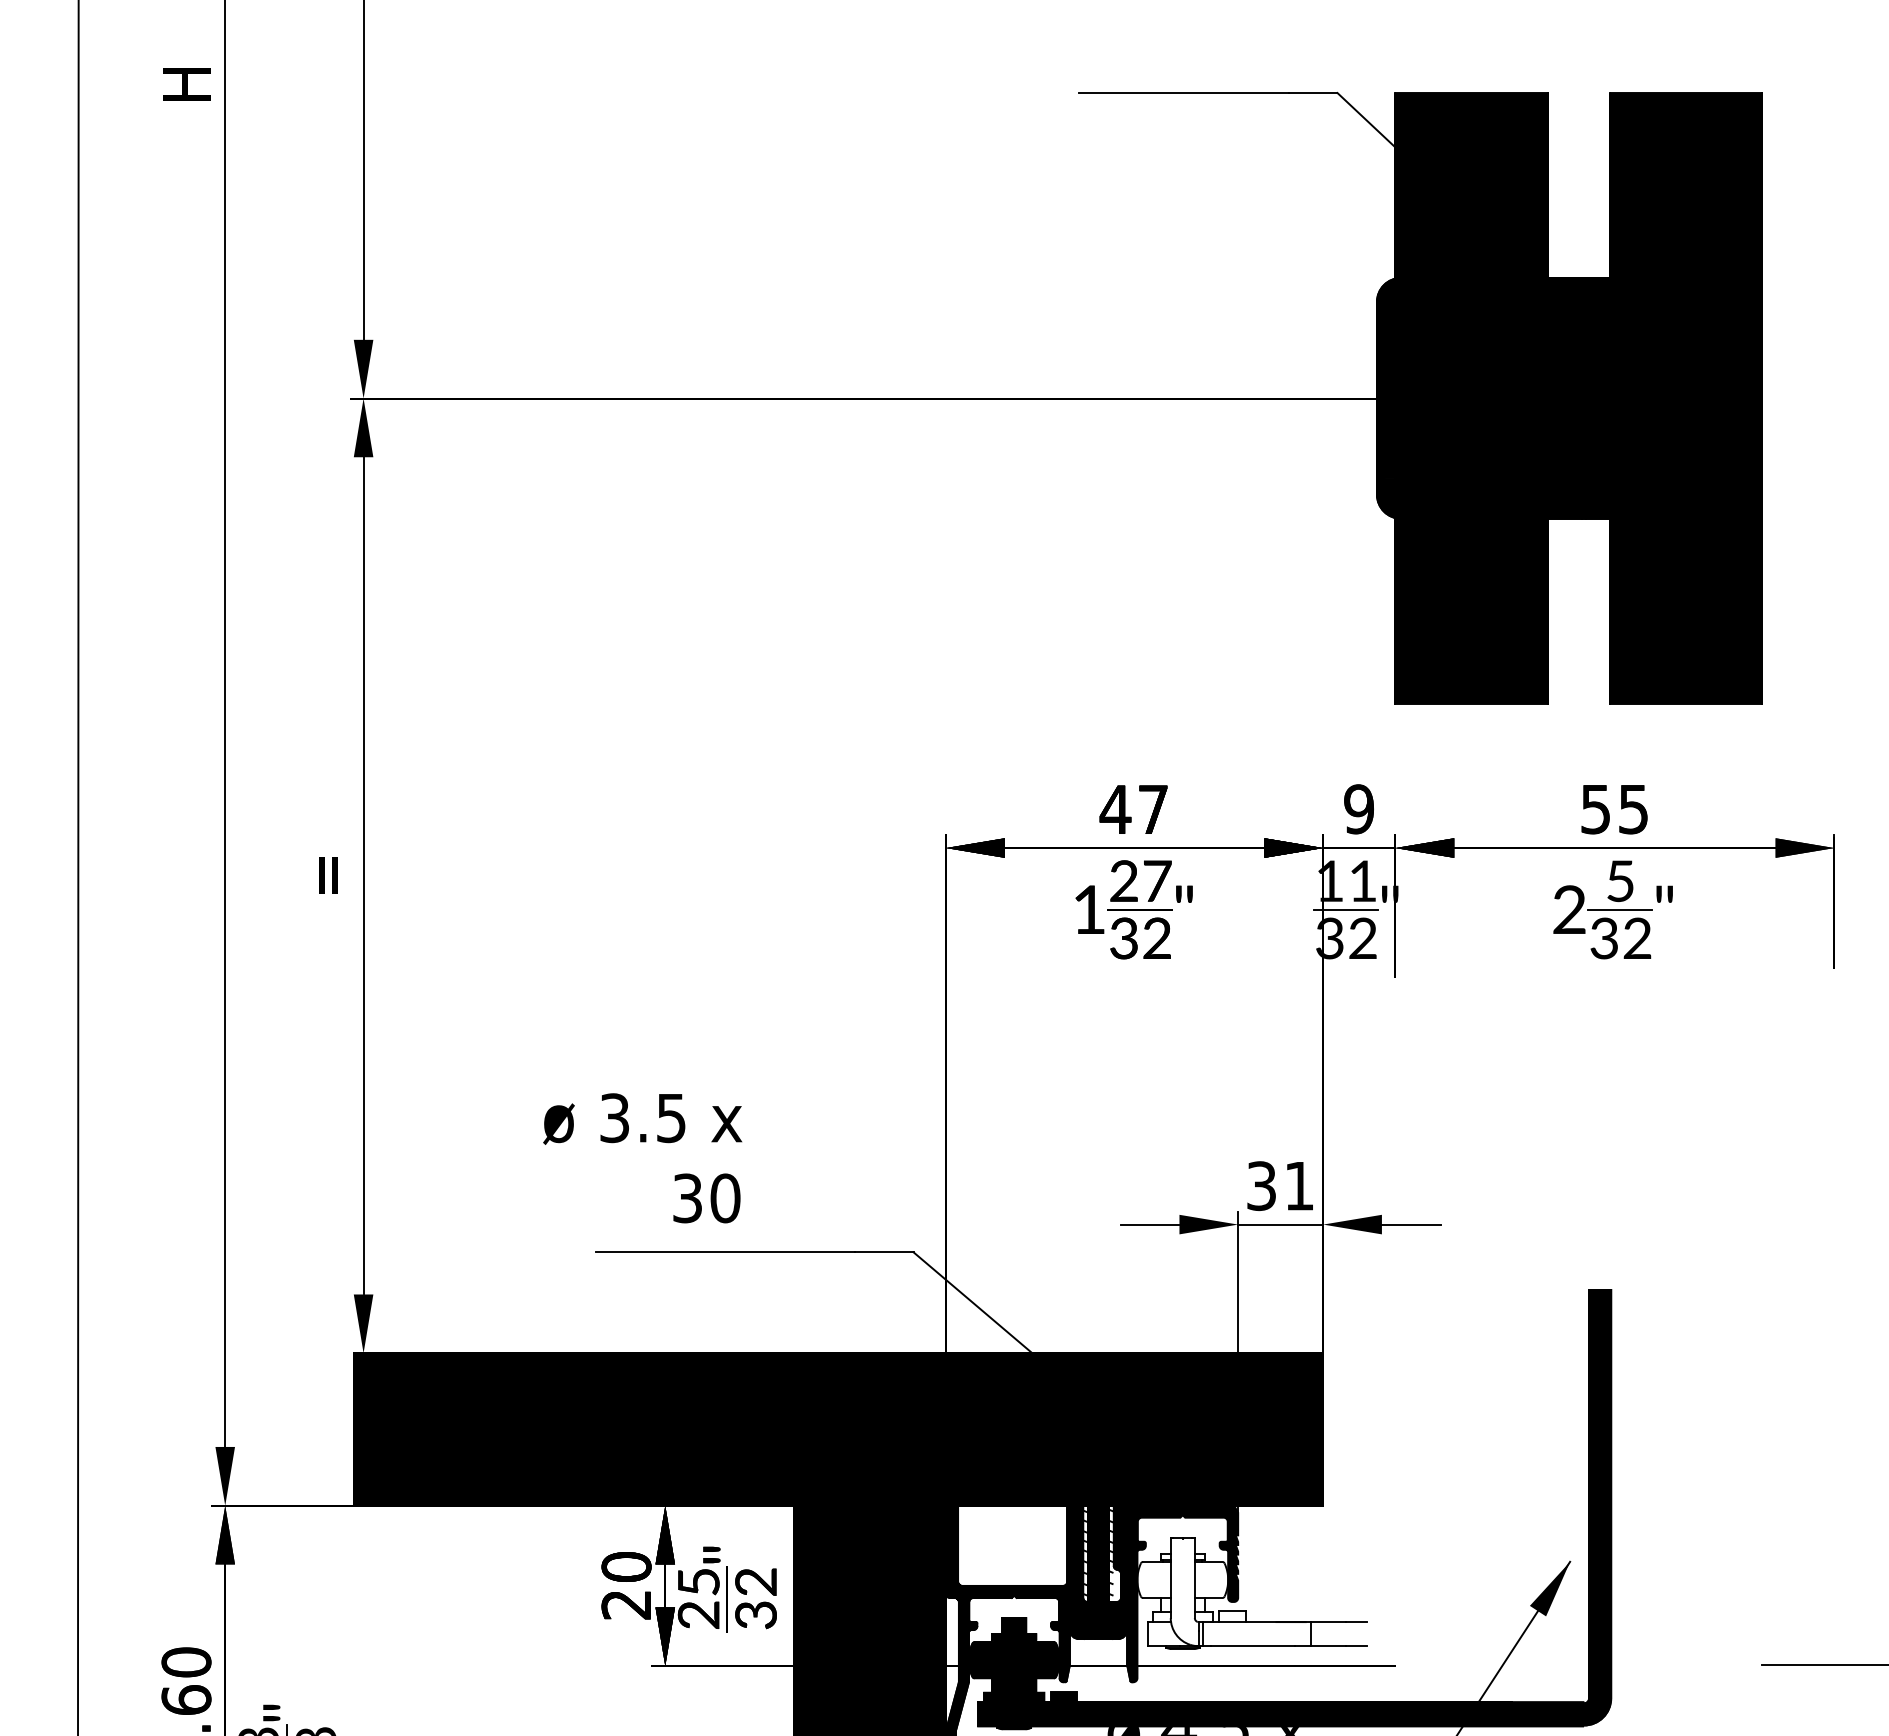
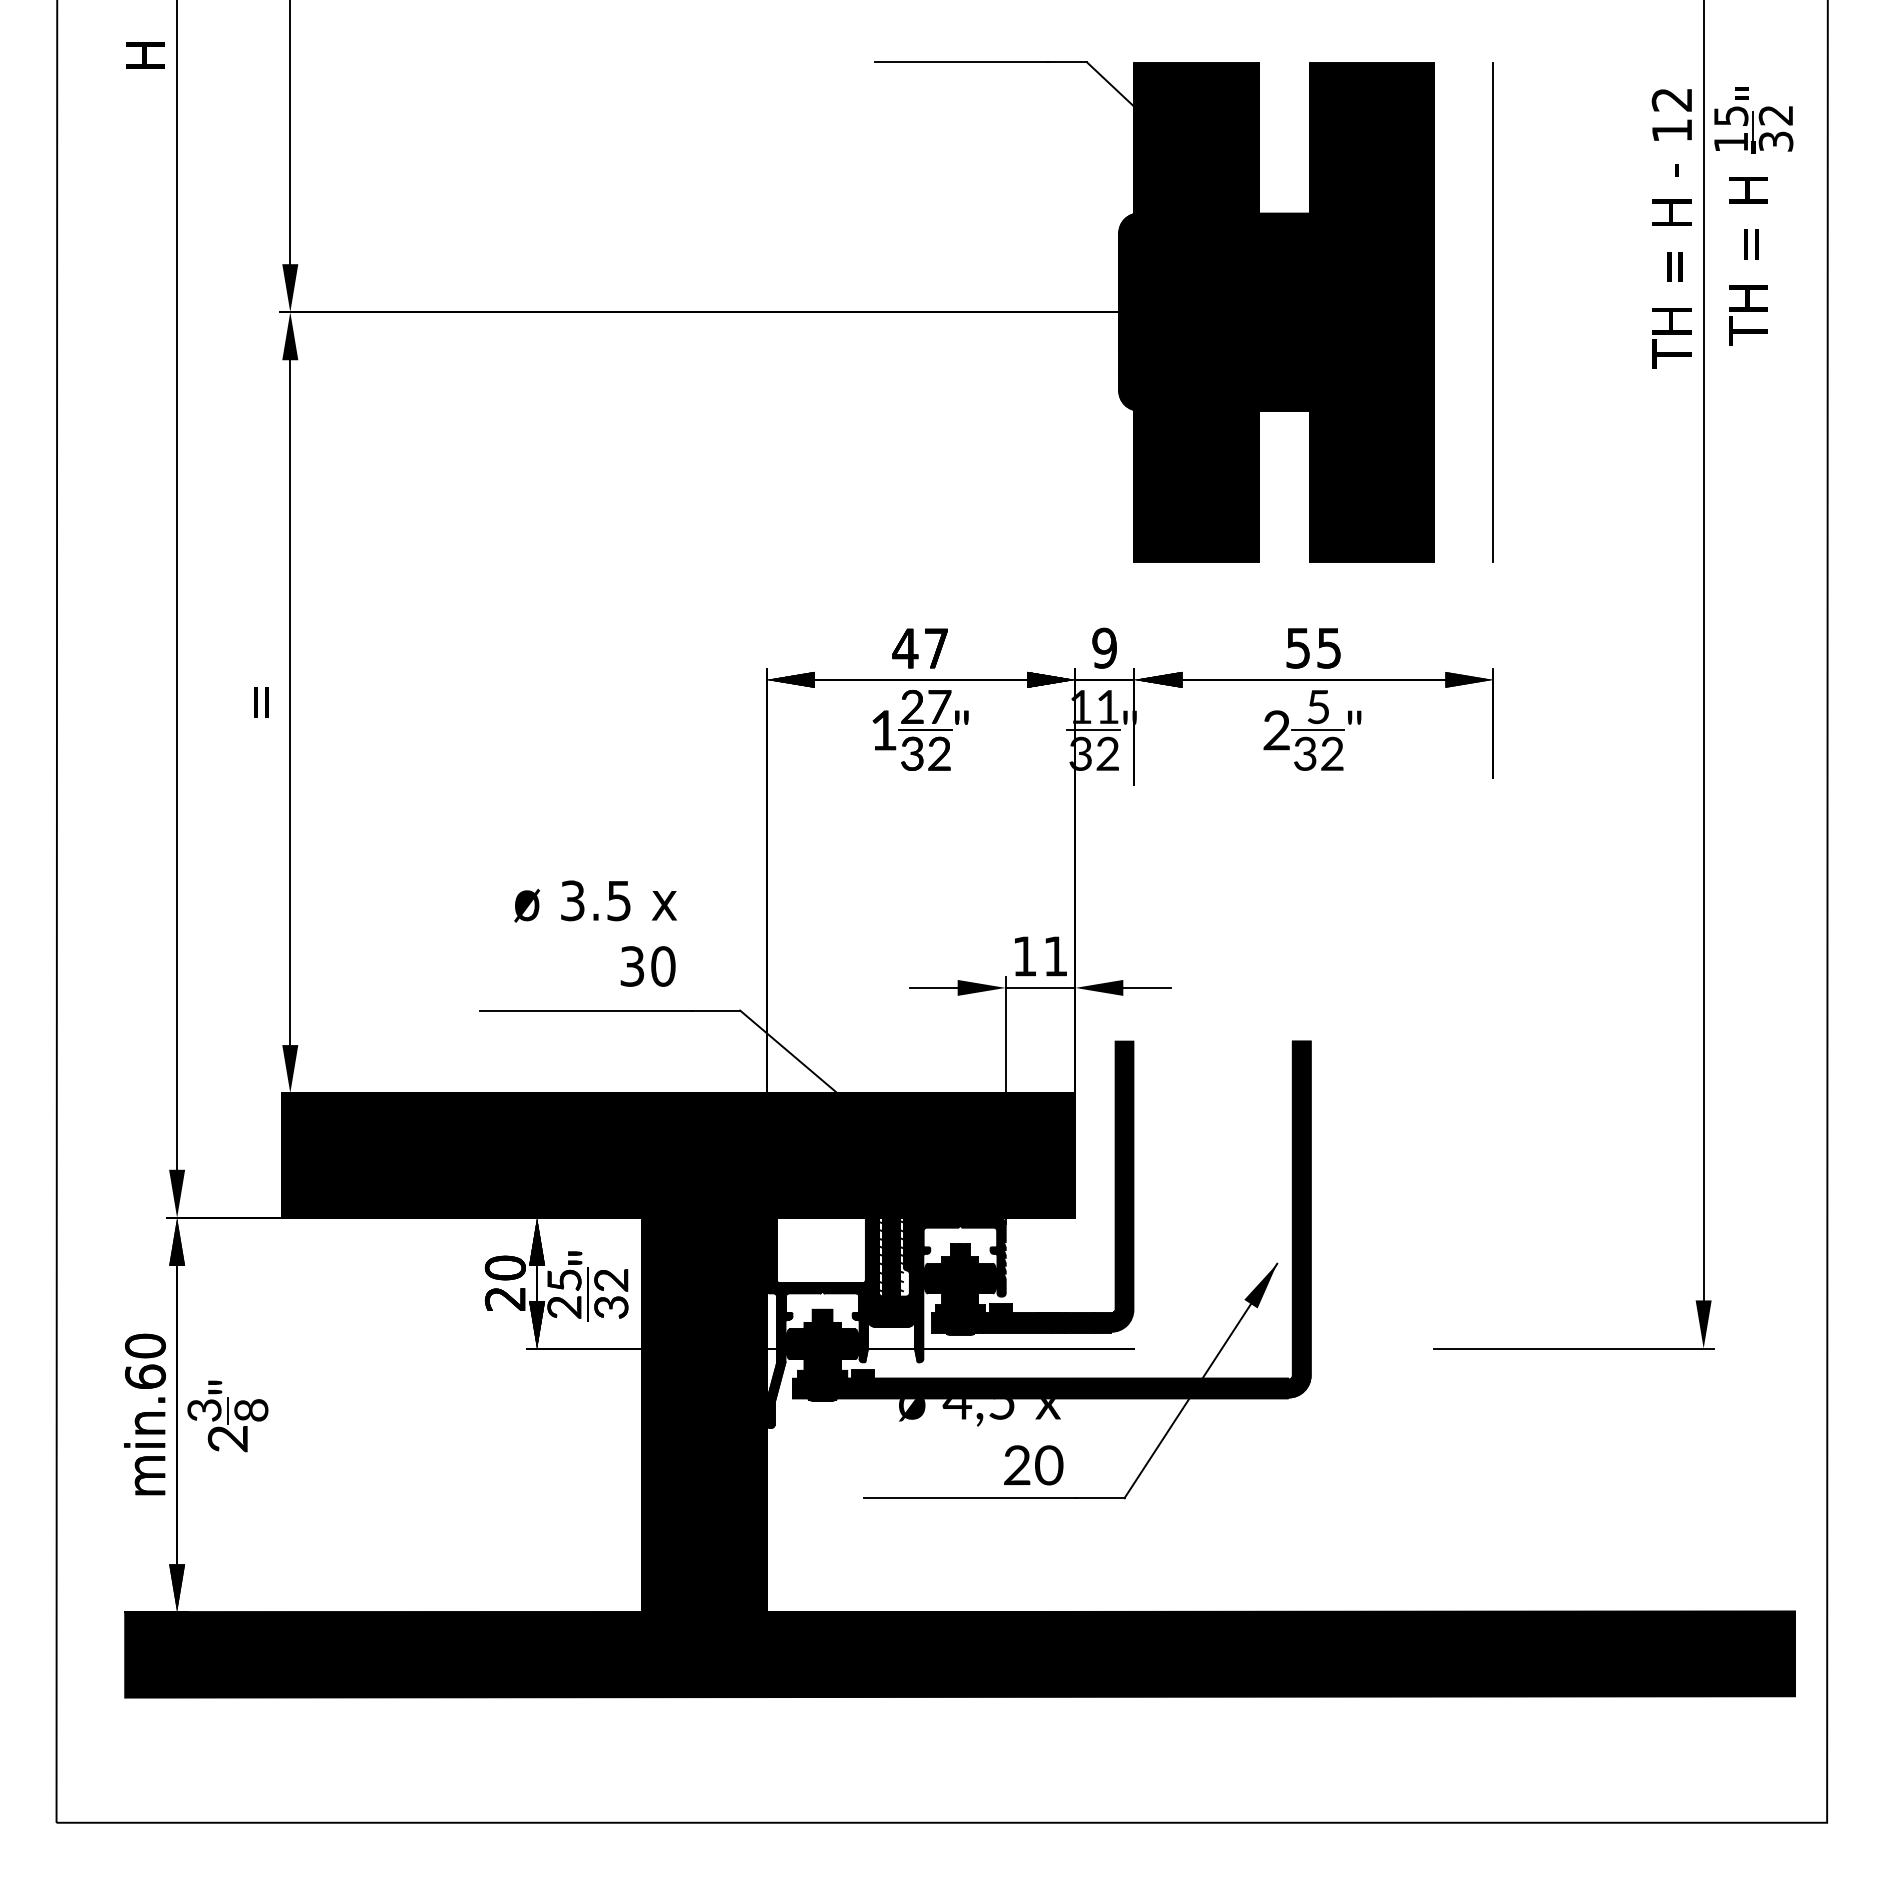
line: (1834, 398) -> (1493, 312), added
text: (642, 1158) -> (595, 933), moved
text: (1261, 1186) -> (1024, 956), 31 -> 11
fill: (1266, 1468) -> (1028, 1187), added

